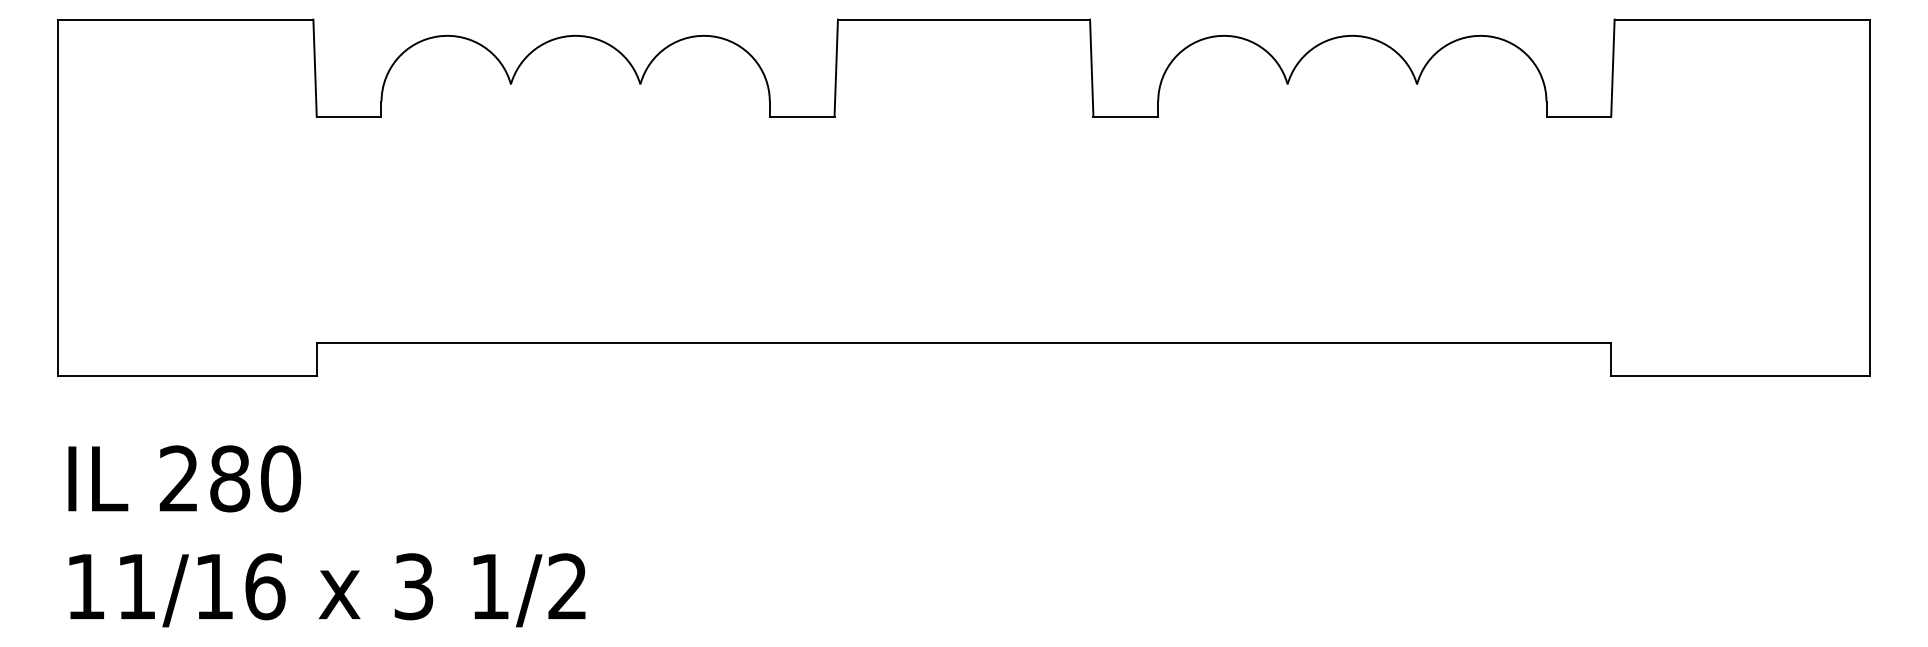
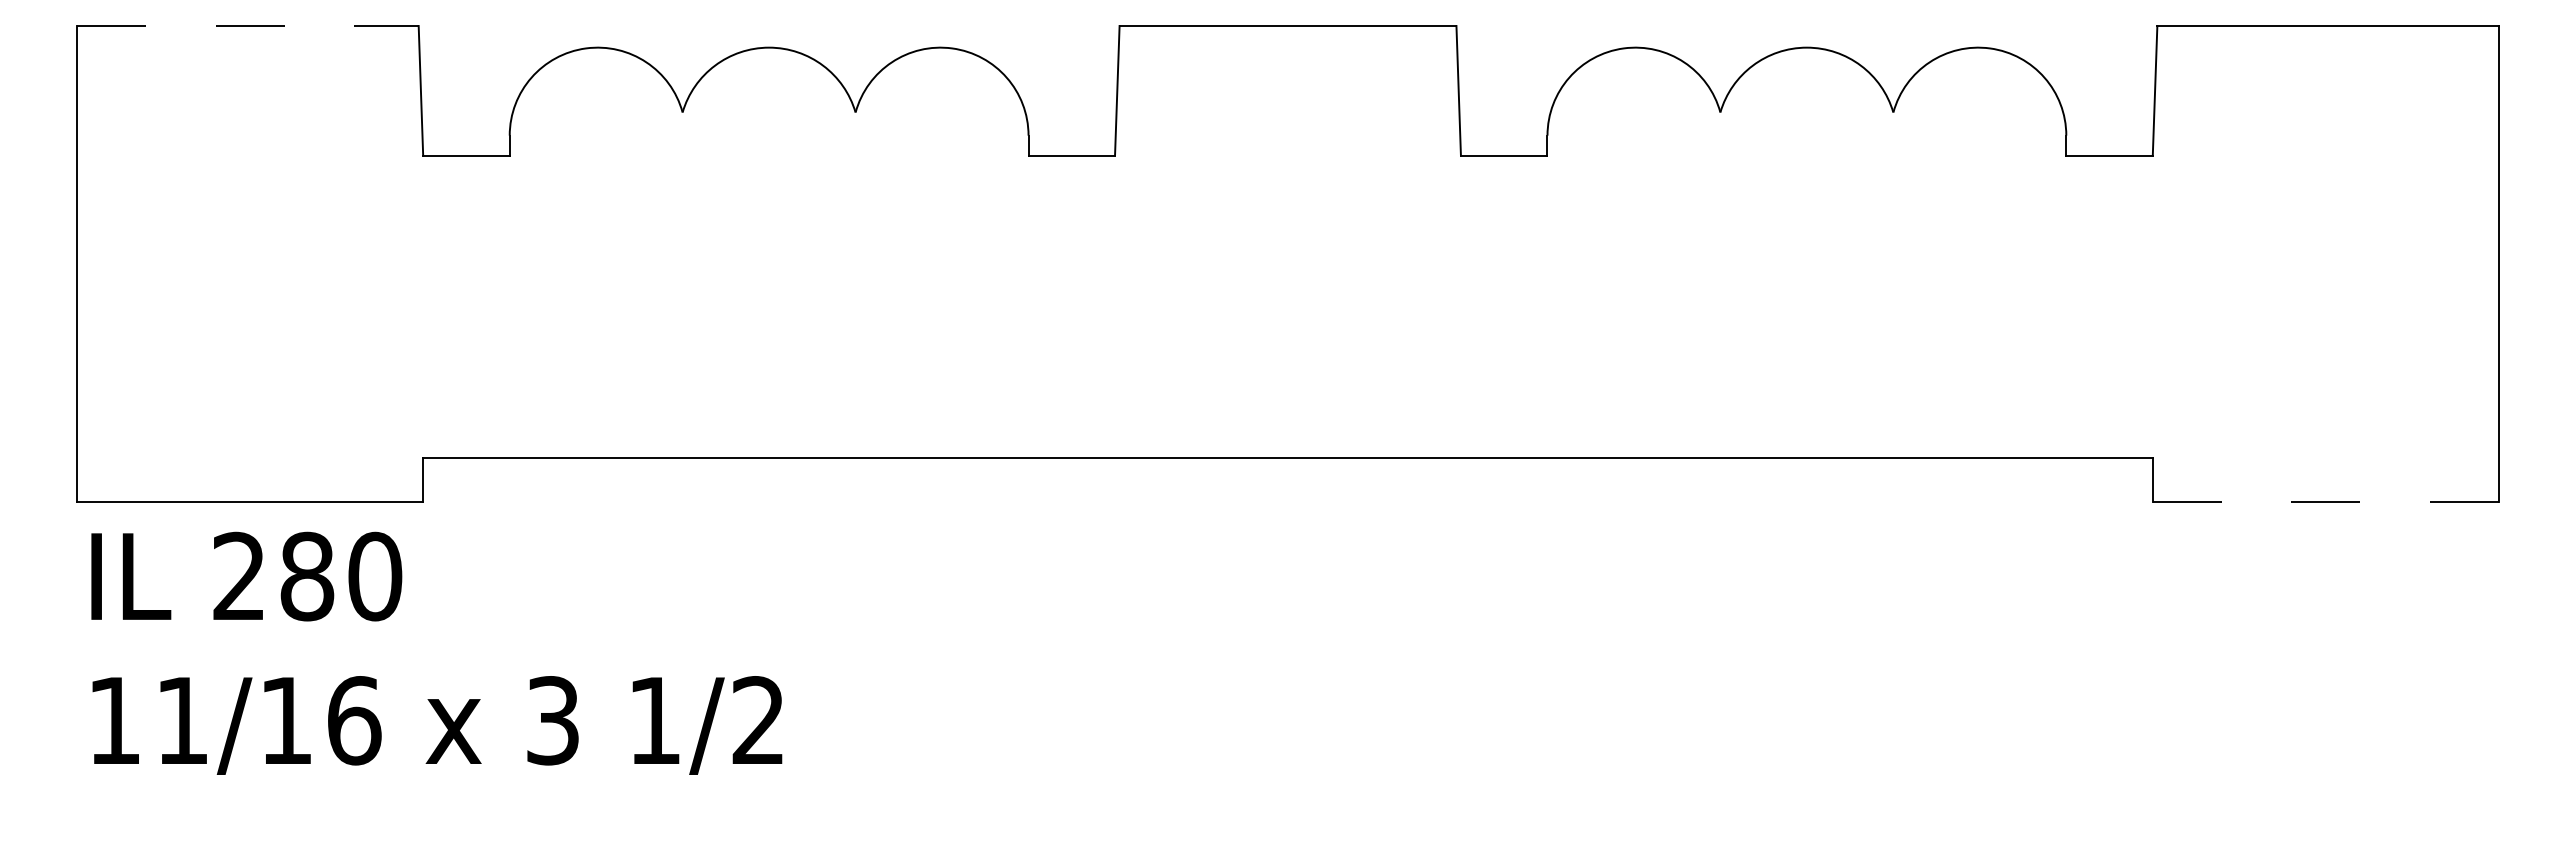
line: (185, 20) -> (247, 26), solid -> dashed
line: (1740, 375) -> (2325, 501), solid -> dashed
text: (326, 535) -> (436, 652), moved

